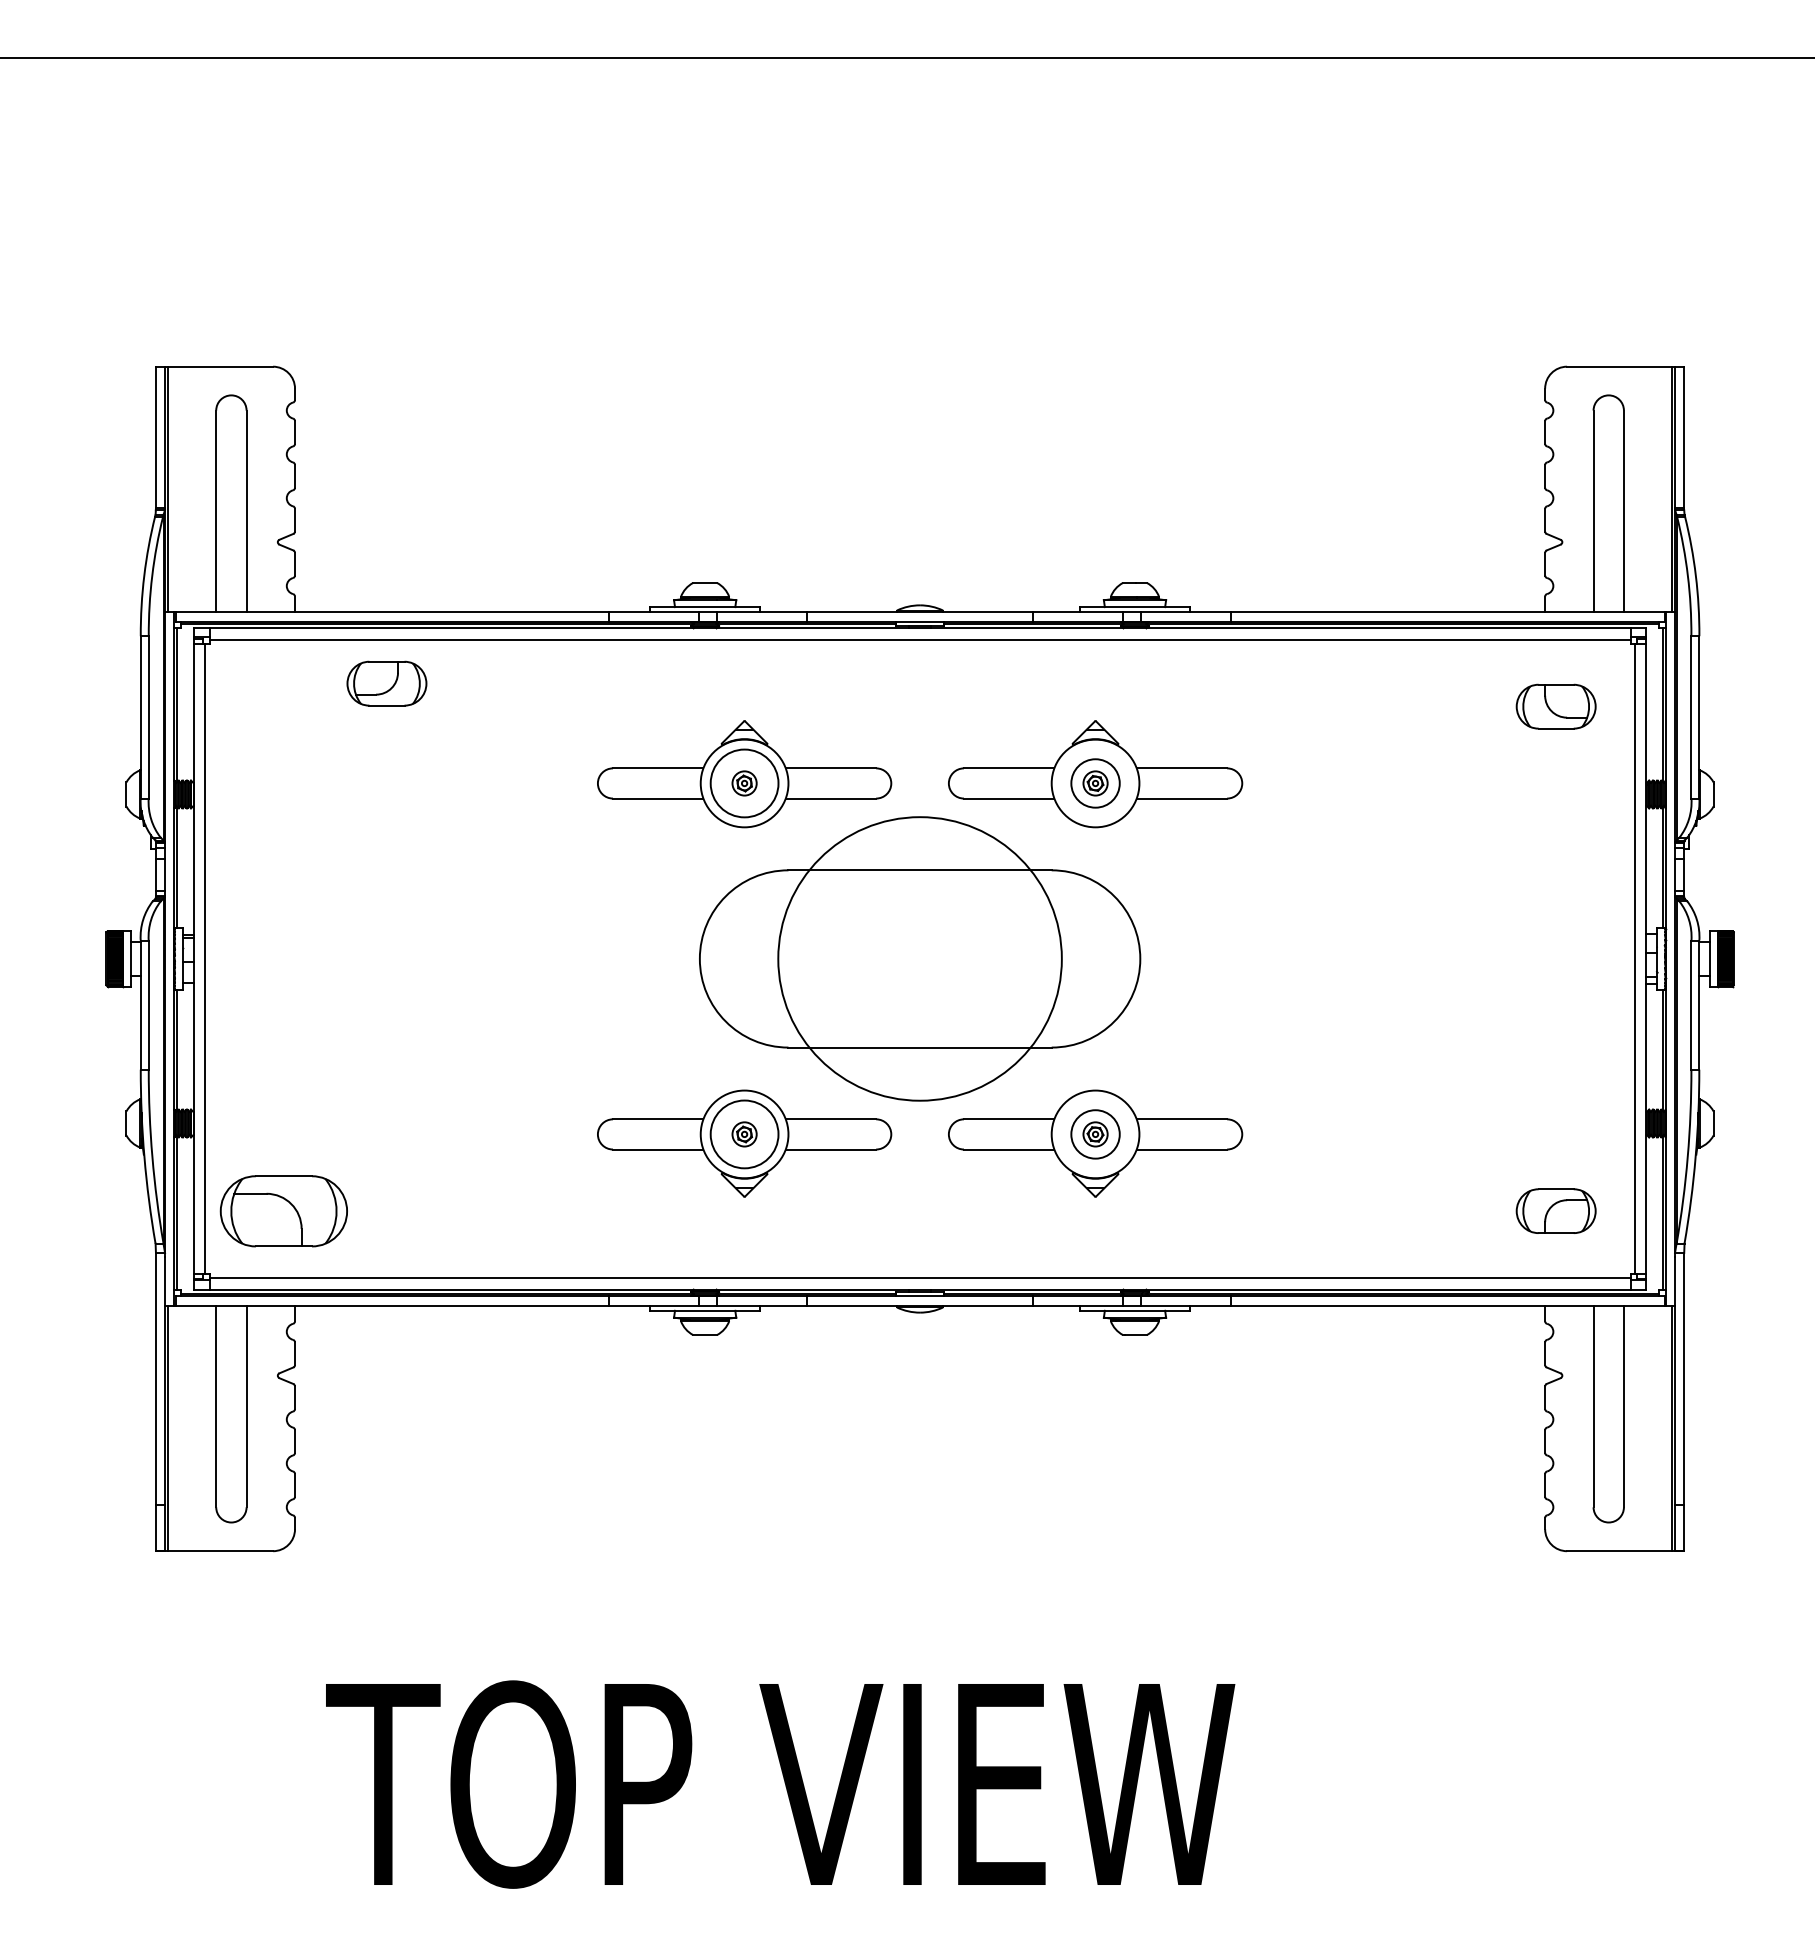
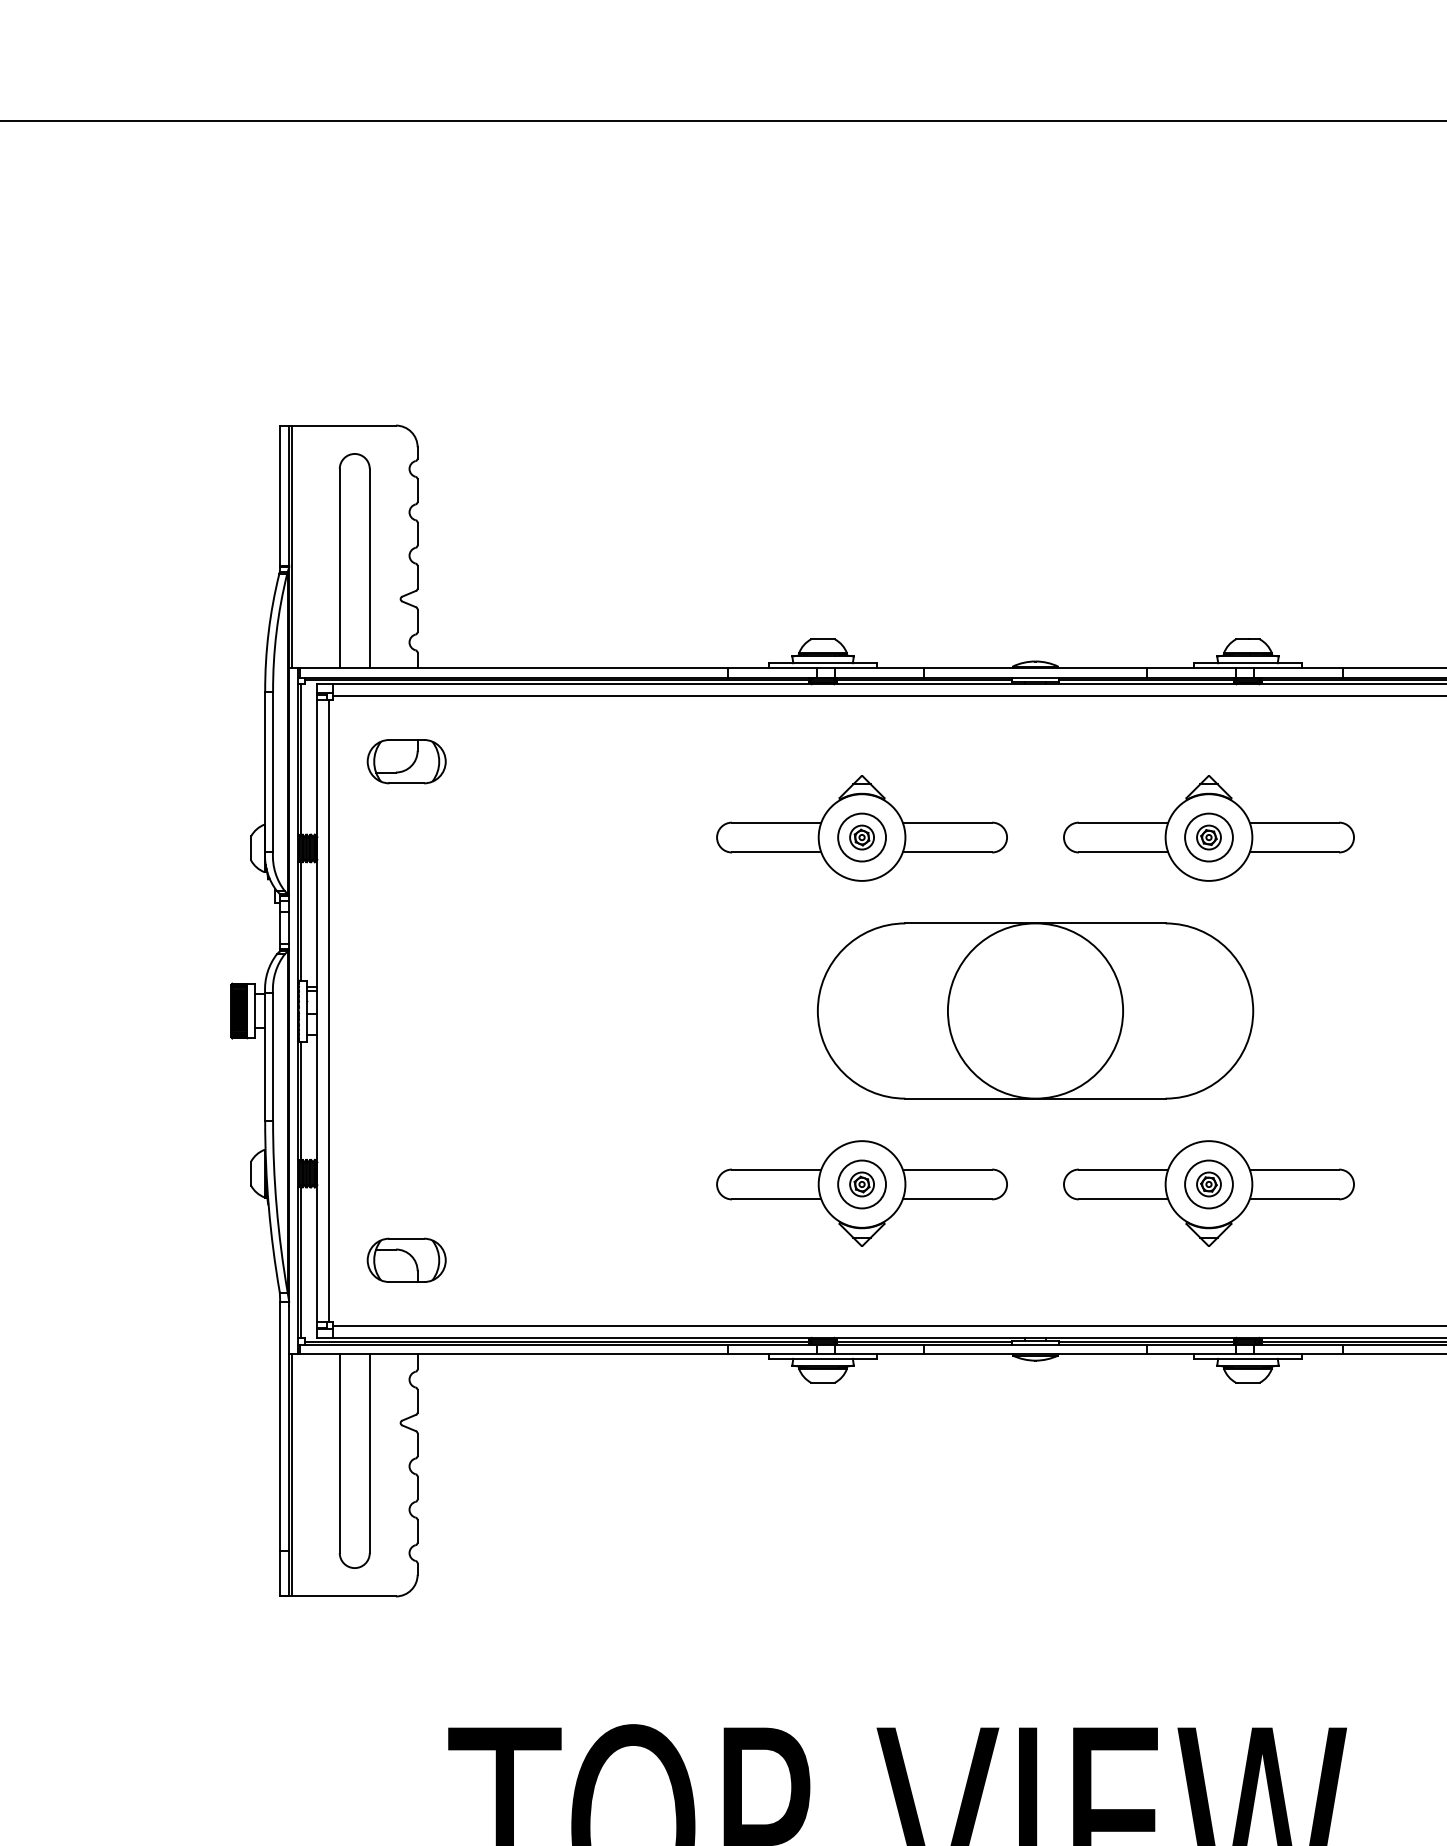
part: (386, 683) -> (406, 761), moved
circle: (744, 783) -> (861, 837), size x0.71
circle: (919, 958) -> (1034, 1010), size x0.62
circle: (744, 1134) -> (861, 1184), size x0.71
part: (283, 1210) -> (406, 1259), size x0.62

